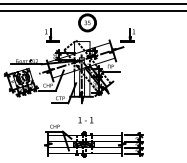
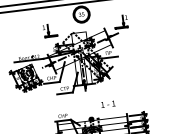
text: (85, 120) -> (107, 104), moved

